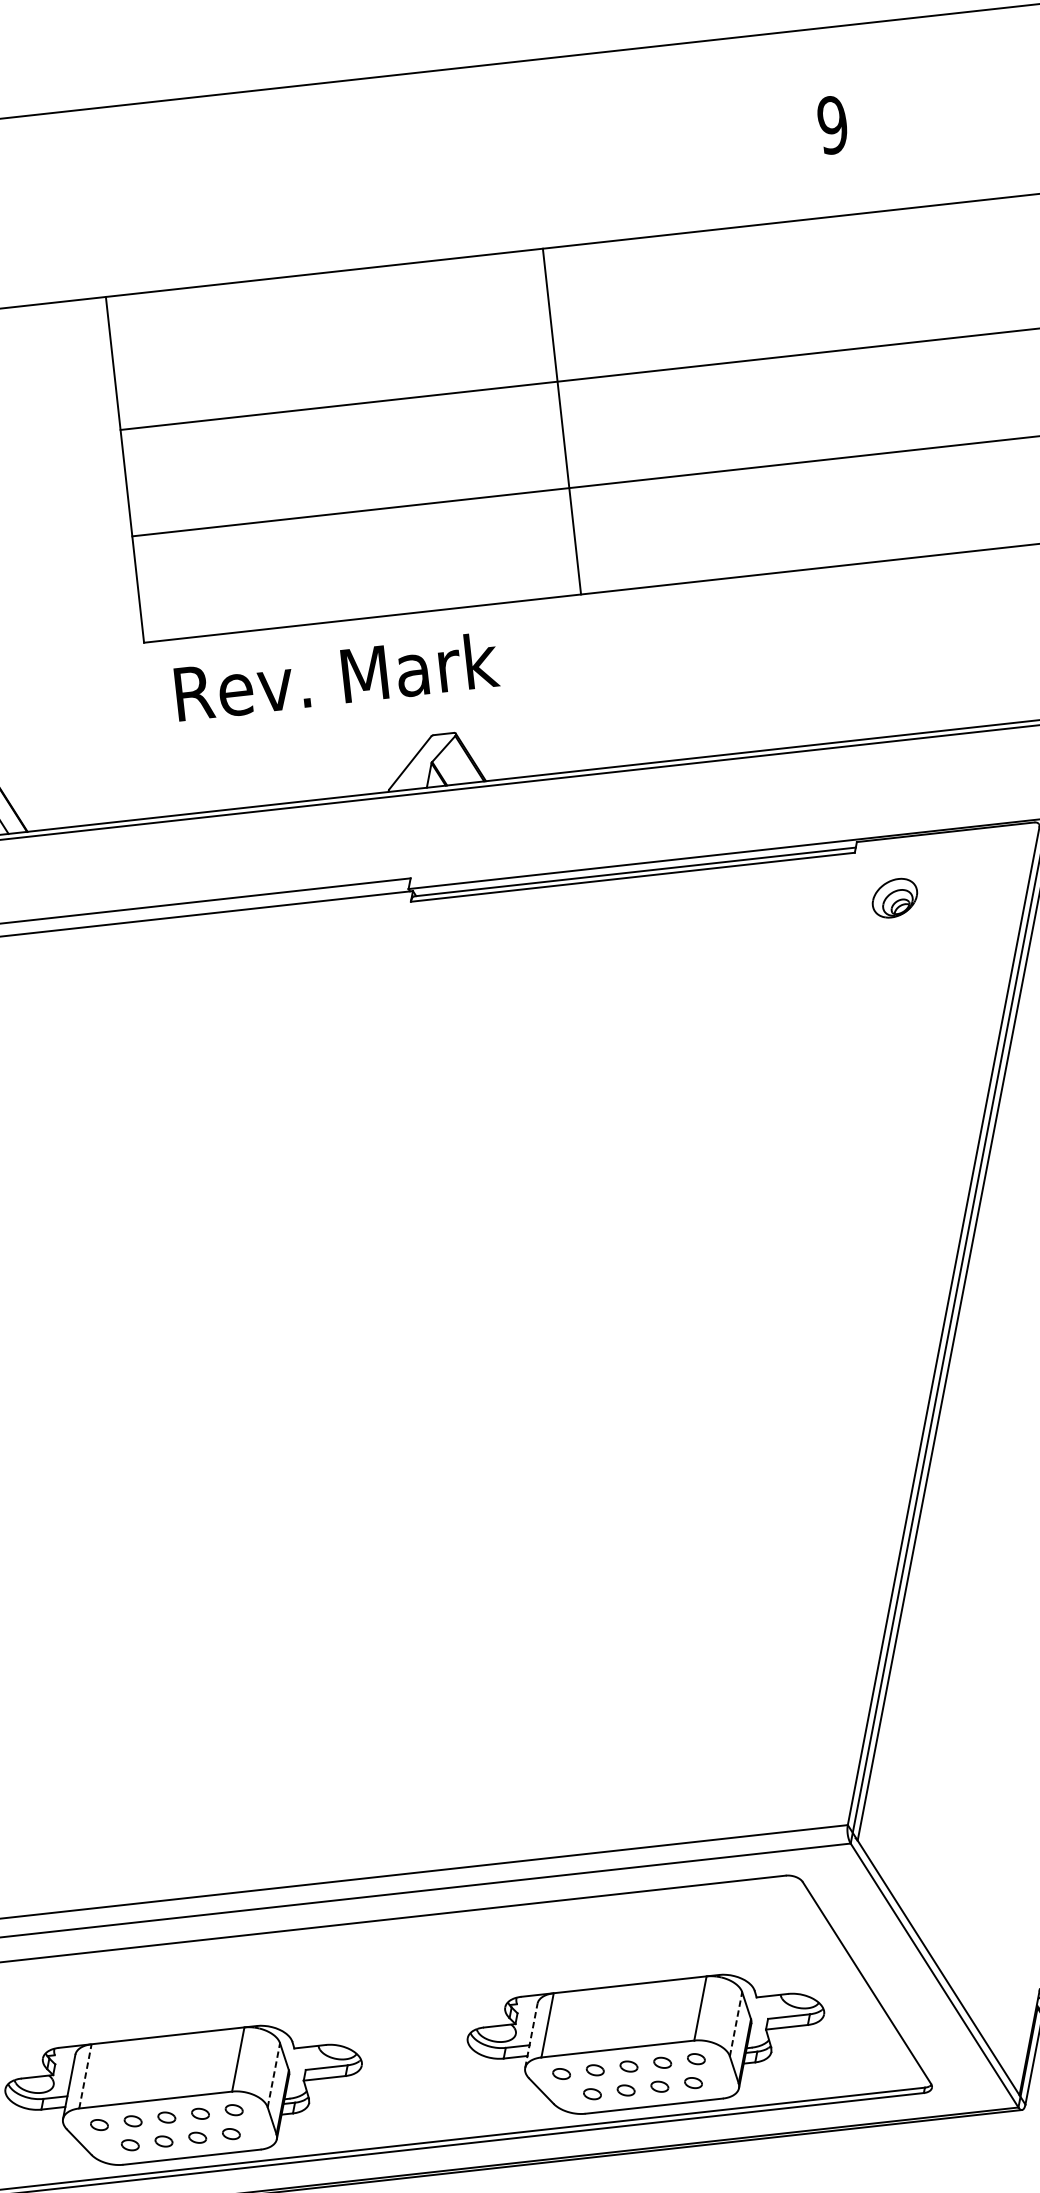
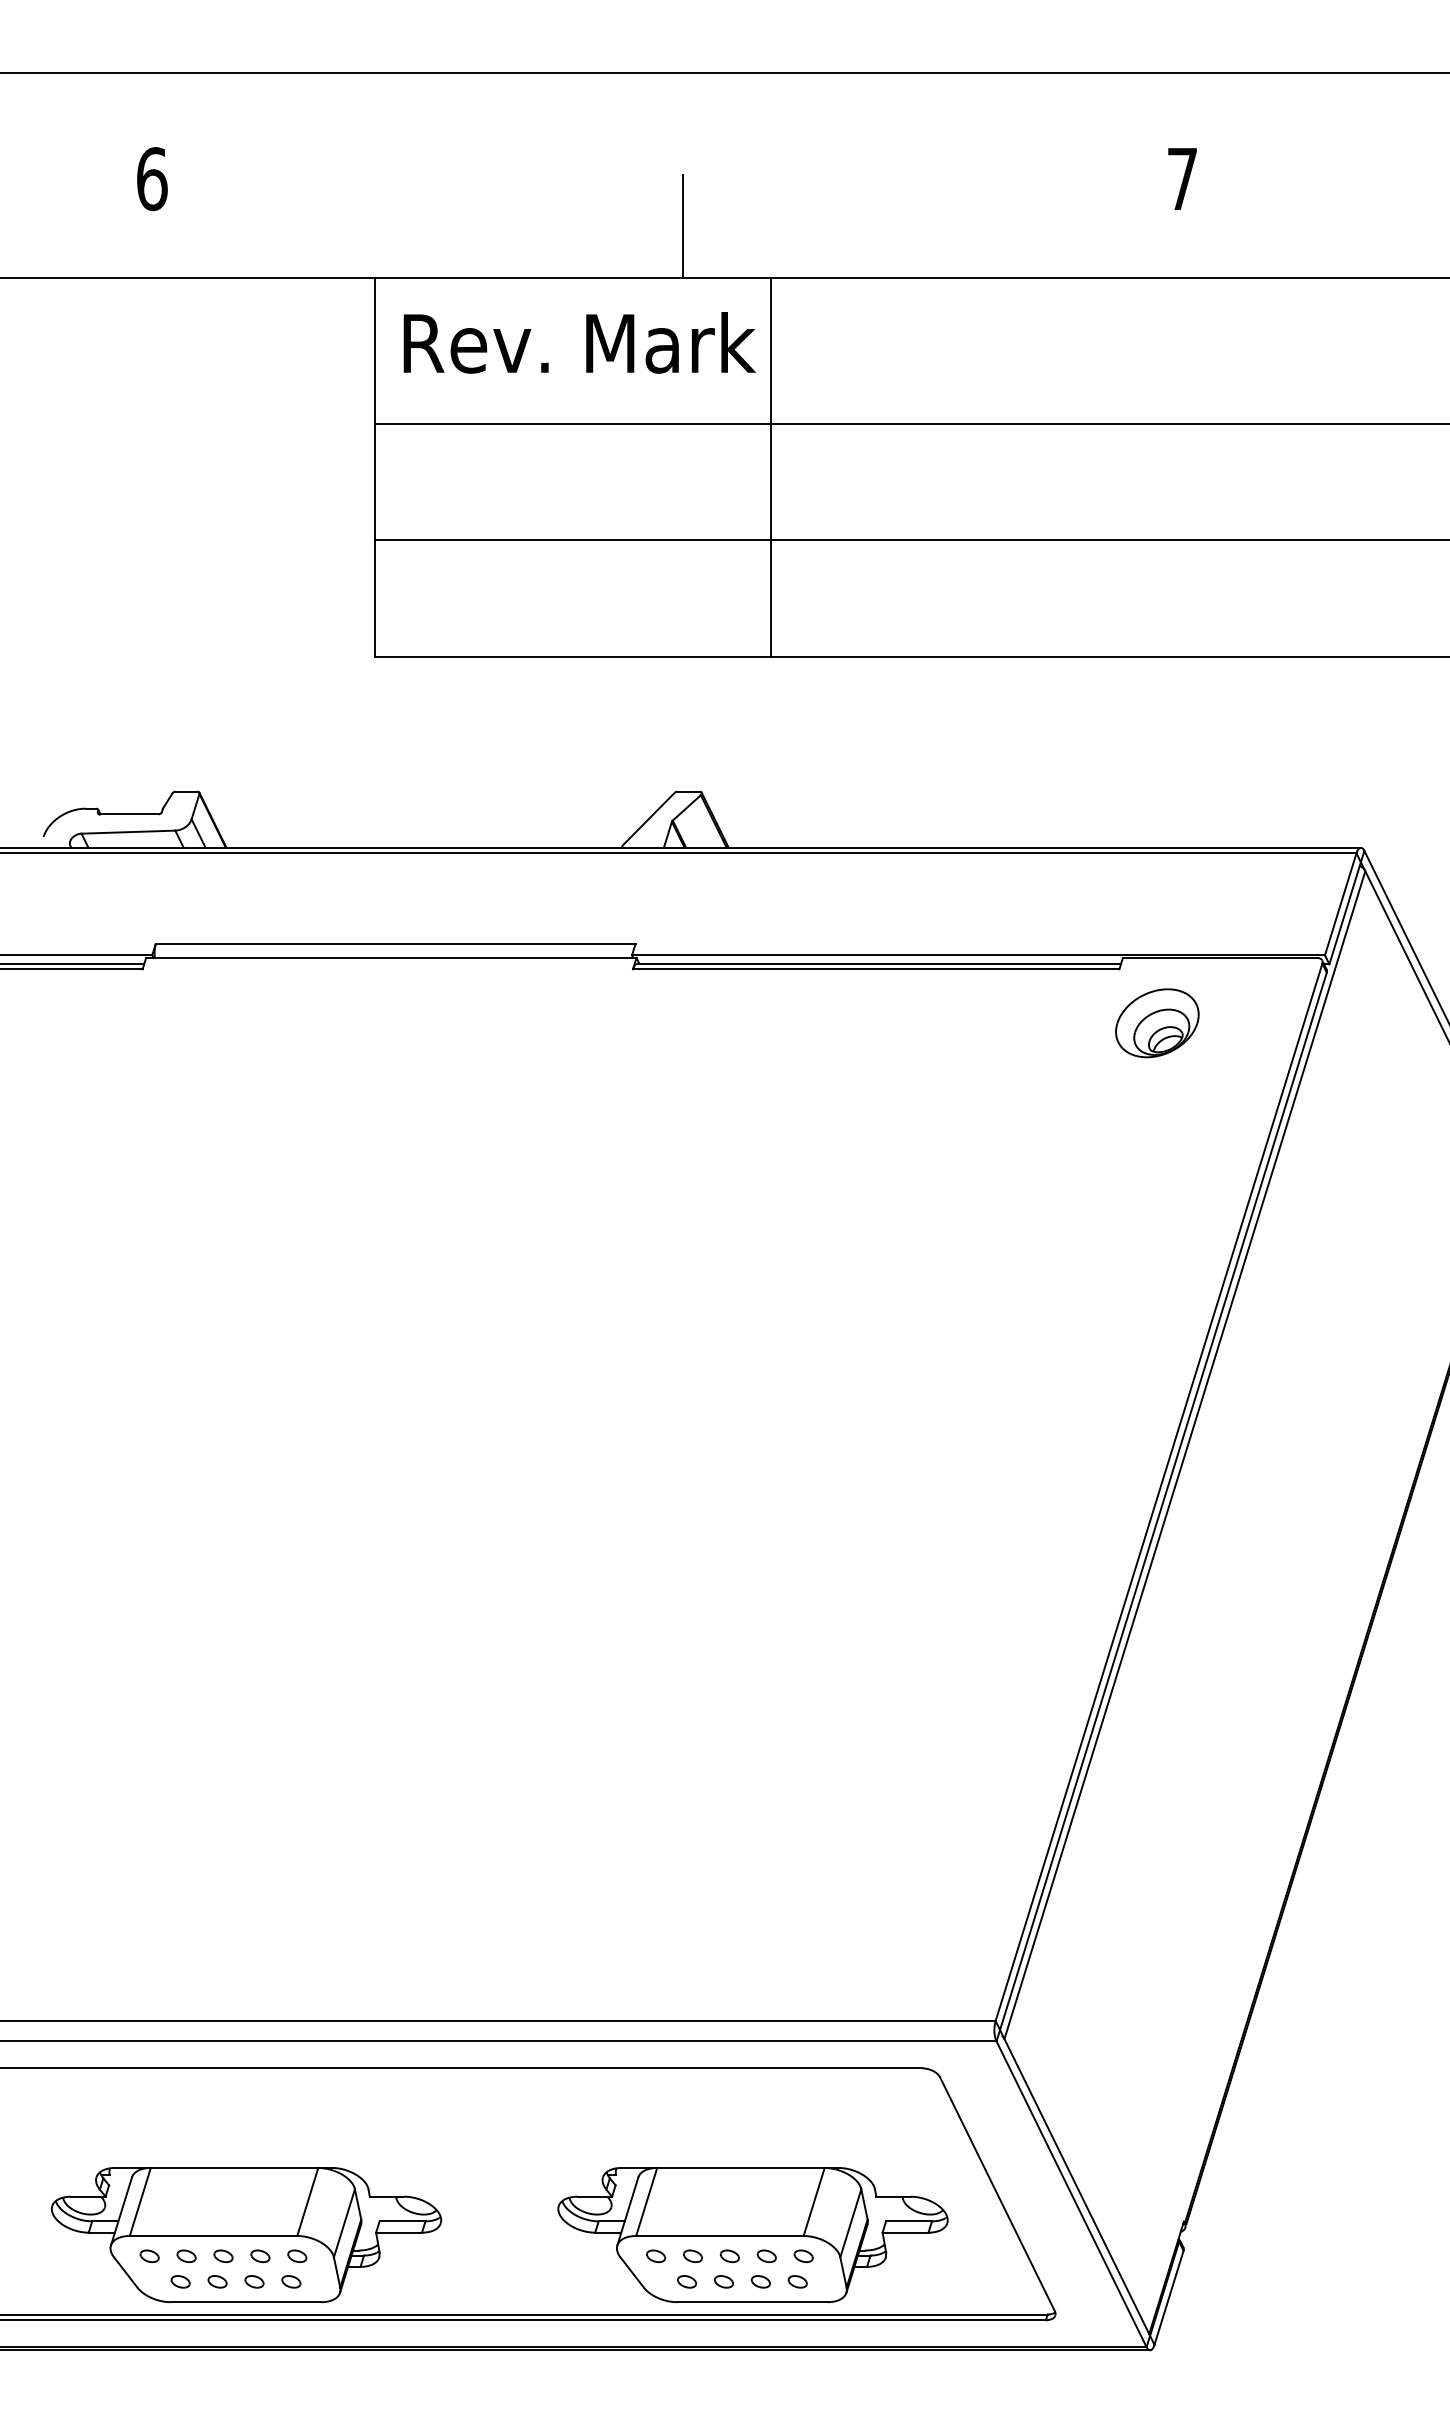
text: (832, 125) -> (1182, 179), 9 -> 7
line: (381, 218) -> (682, 226), added
line: (561, 421) -> (770, 467), moved
text: (336, 676) -> (579, 342), moved
part: (895, 898) -> (1157, 1023), size x1.67
line: (735, 2024) -> (850, 2223), dashed -> solid
line: (531, 2035) -> (627, 2211), dashed -> solid
line: (85, 2075) -> (140, 2201), dashed -> solid
line: (273, 2075) -> (344, 2223), dashed -> solid

